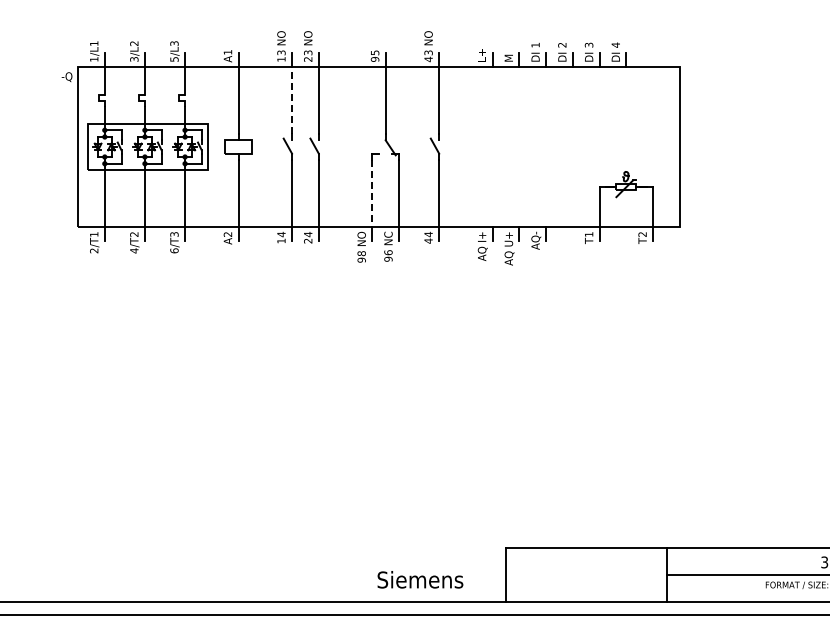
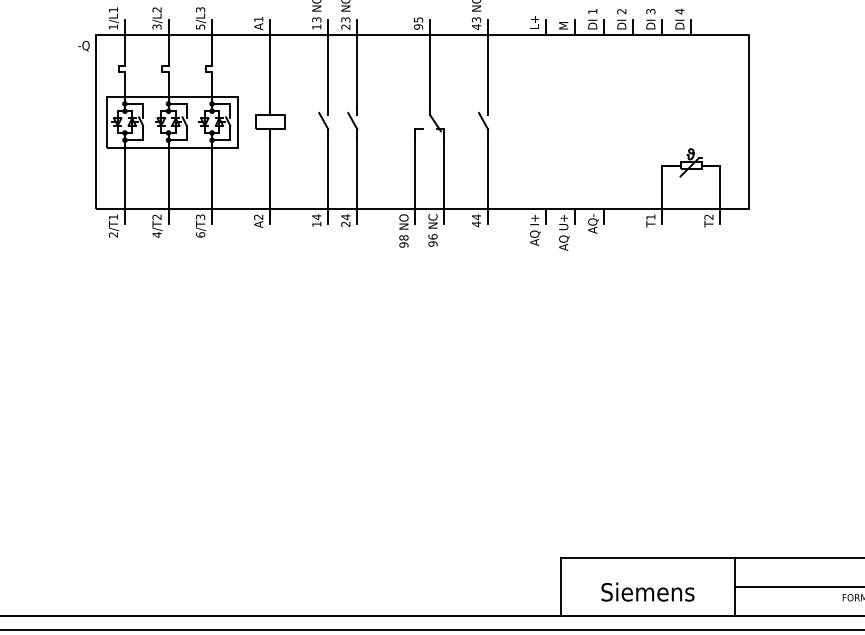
line: (292, 99) -> (328, 70), dashed -> solid
line: (372, 194) -> (415, 173), dashed -> solid
text: (420, 579) -> (648, 591), moved

